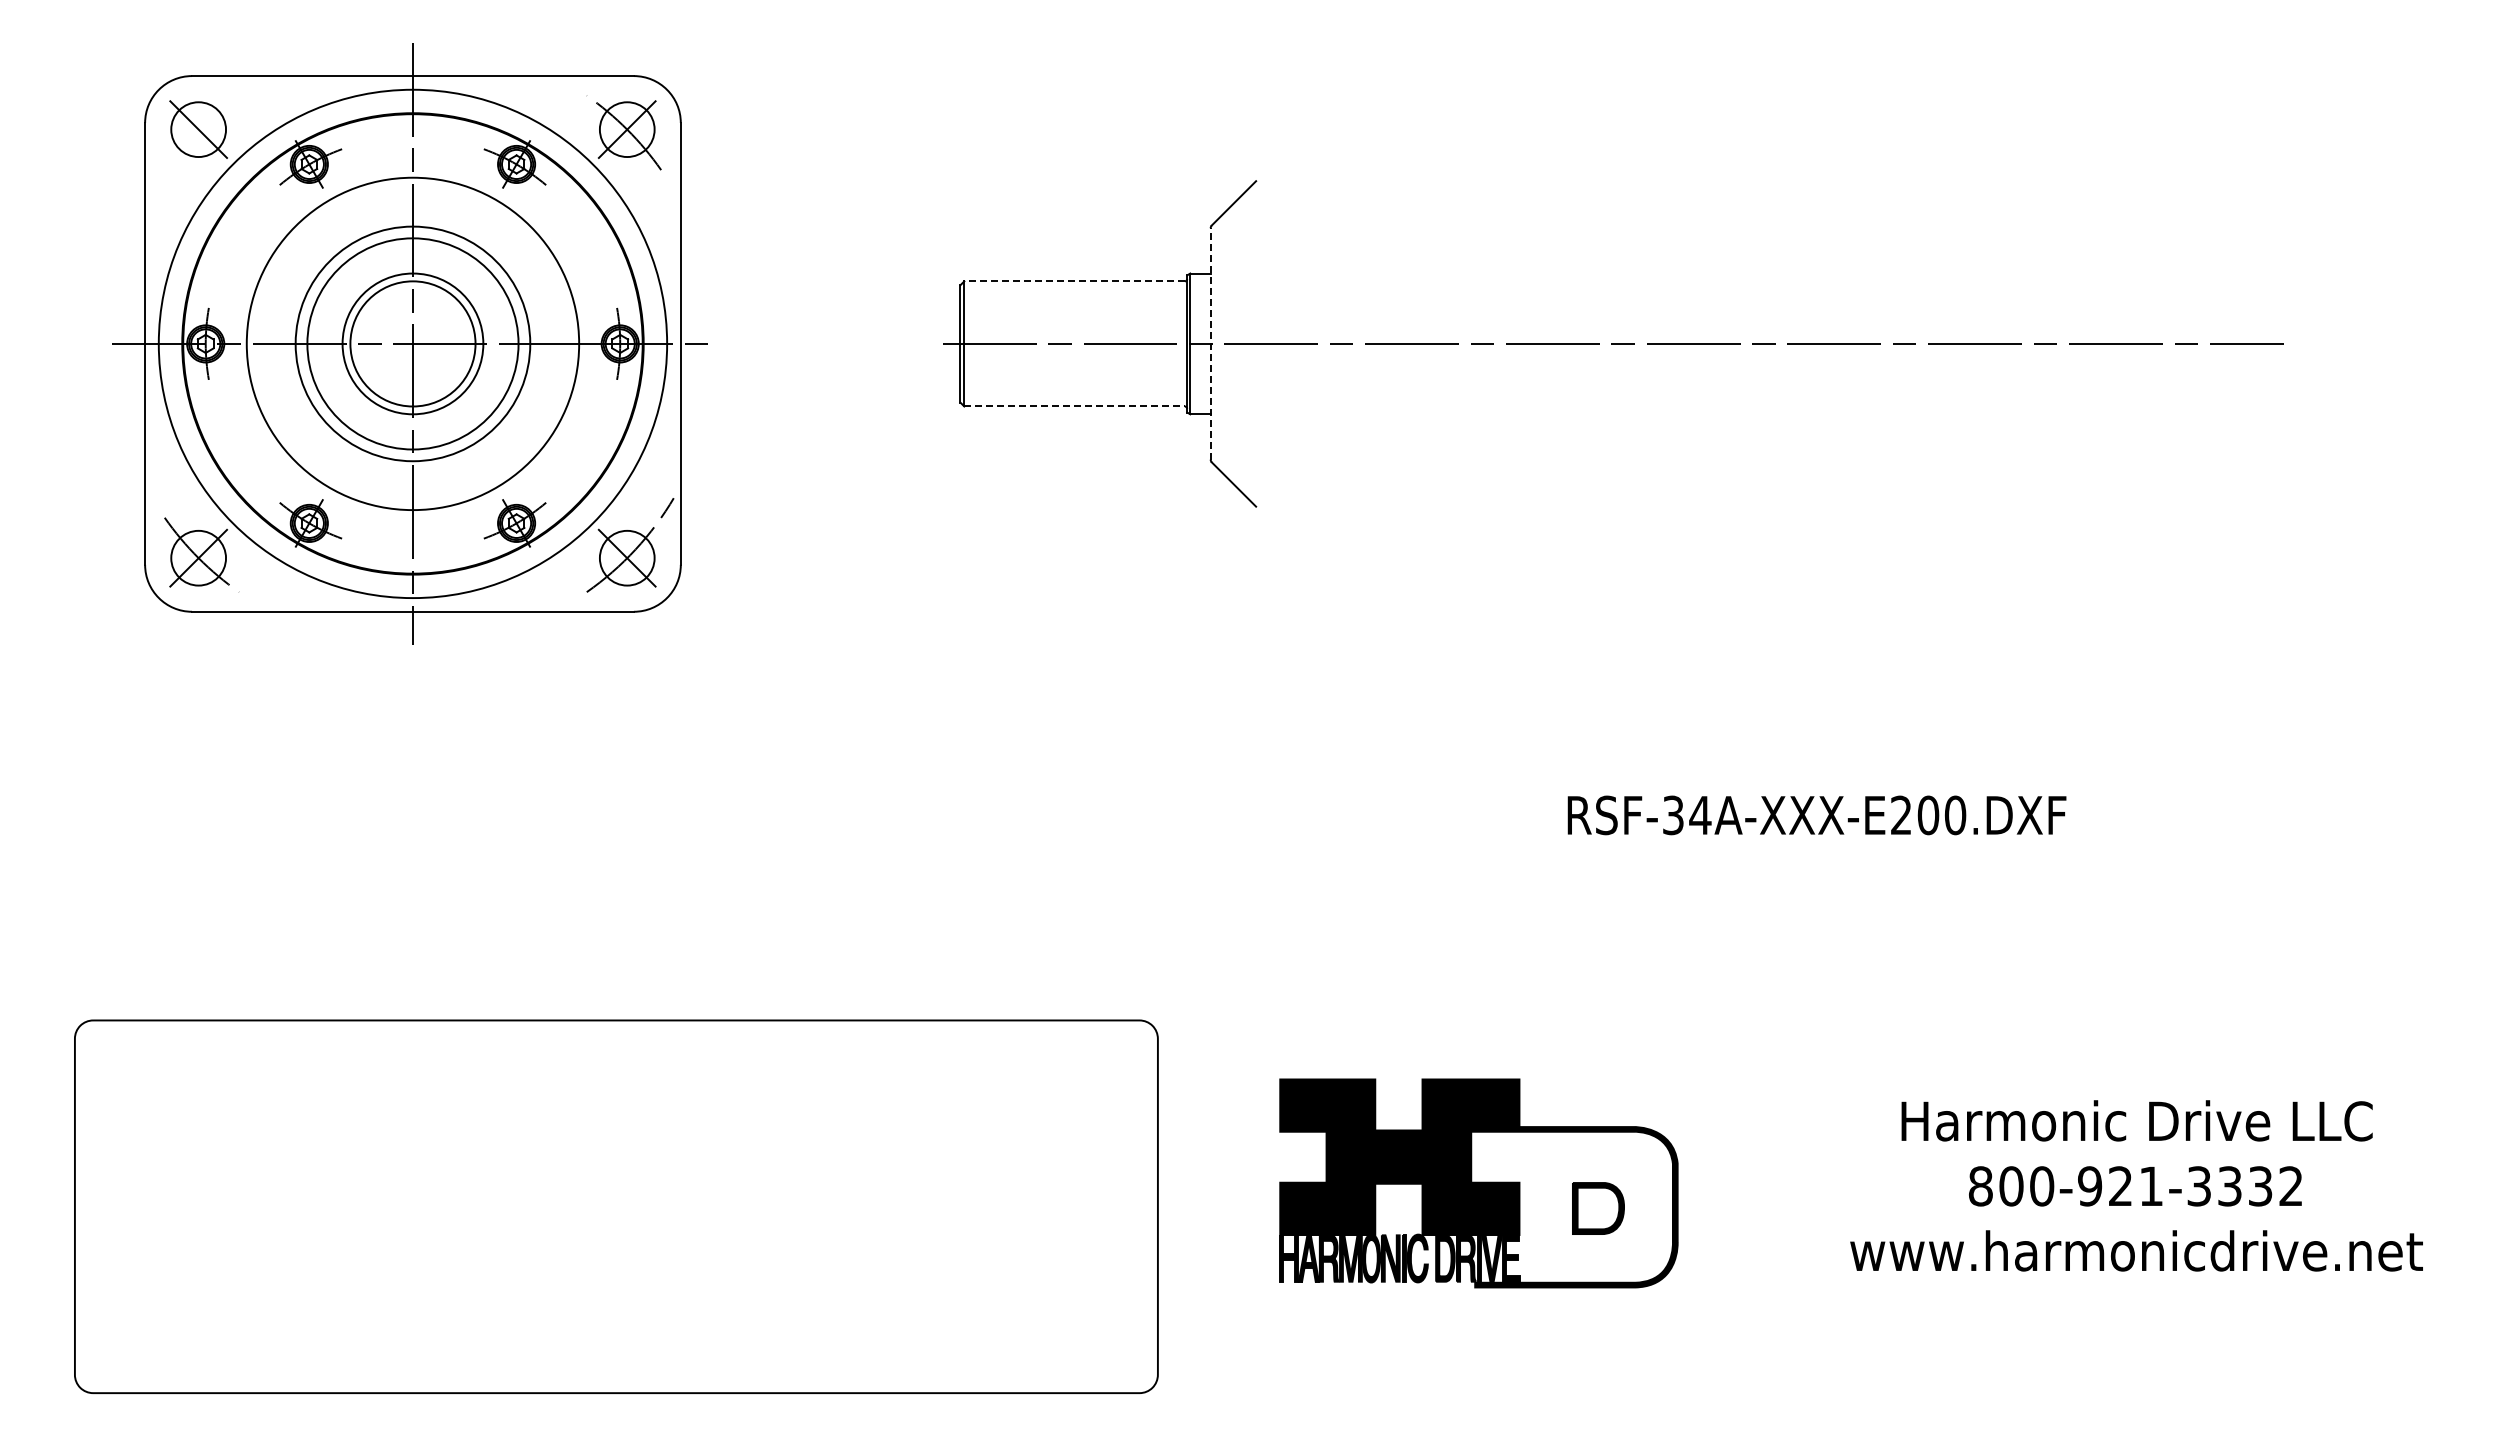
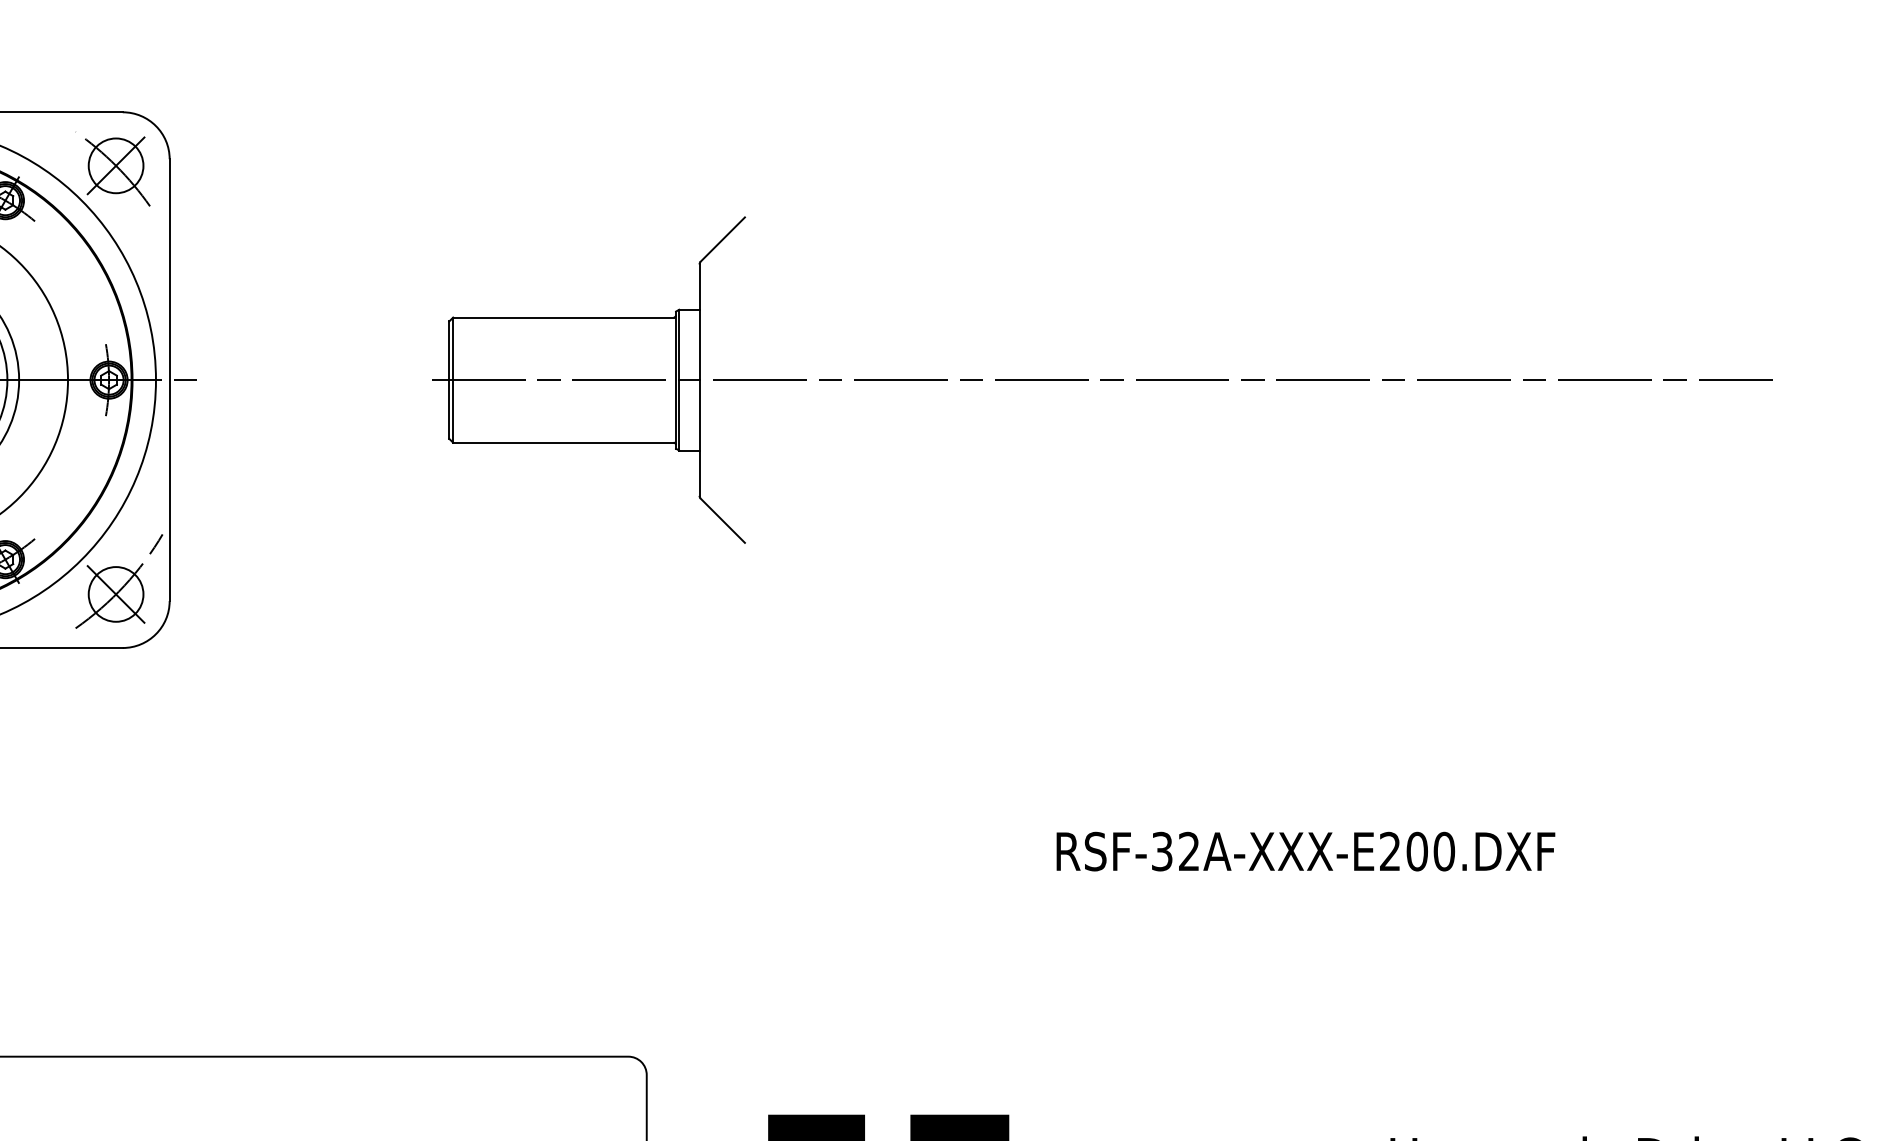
line: (1074, 281) -> (563, 317), dashed -> solid
line: (1210, 343) -> (699, 379), dashed -> solid
line: (1075, 406) -> (564, 442), dashed -> solid
text: (1700, 814) -> (1189, 850), RSF-34A-XXX-E200.DXF -> RSF-32A-XXX-E200.DXF

